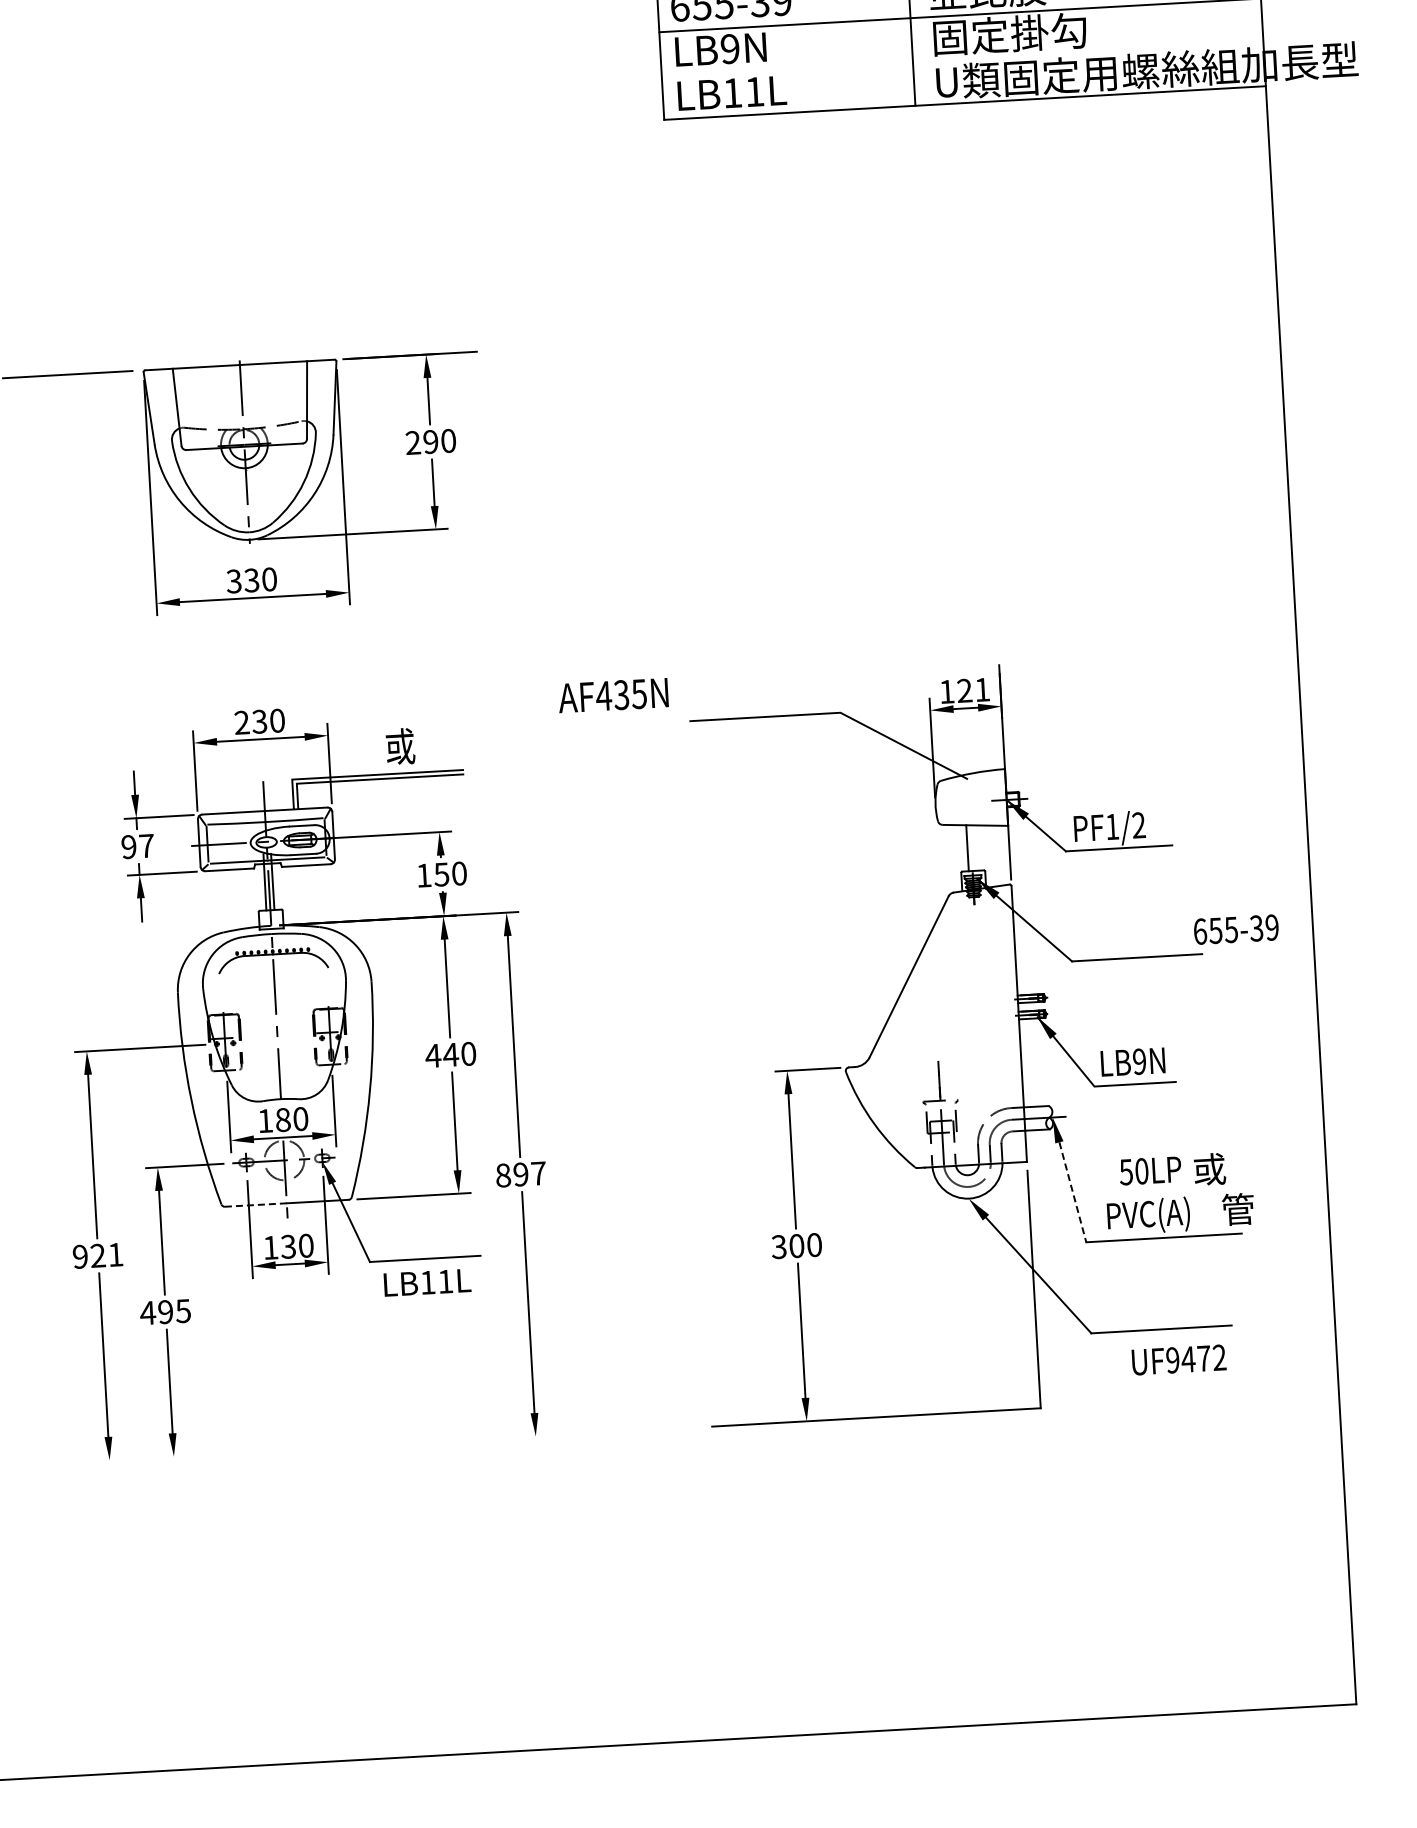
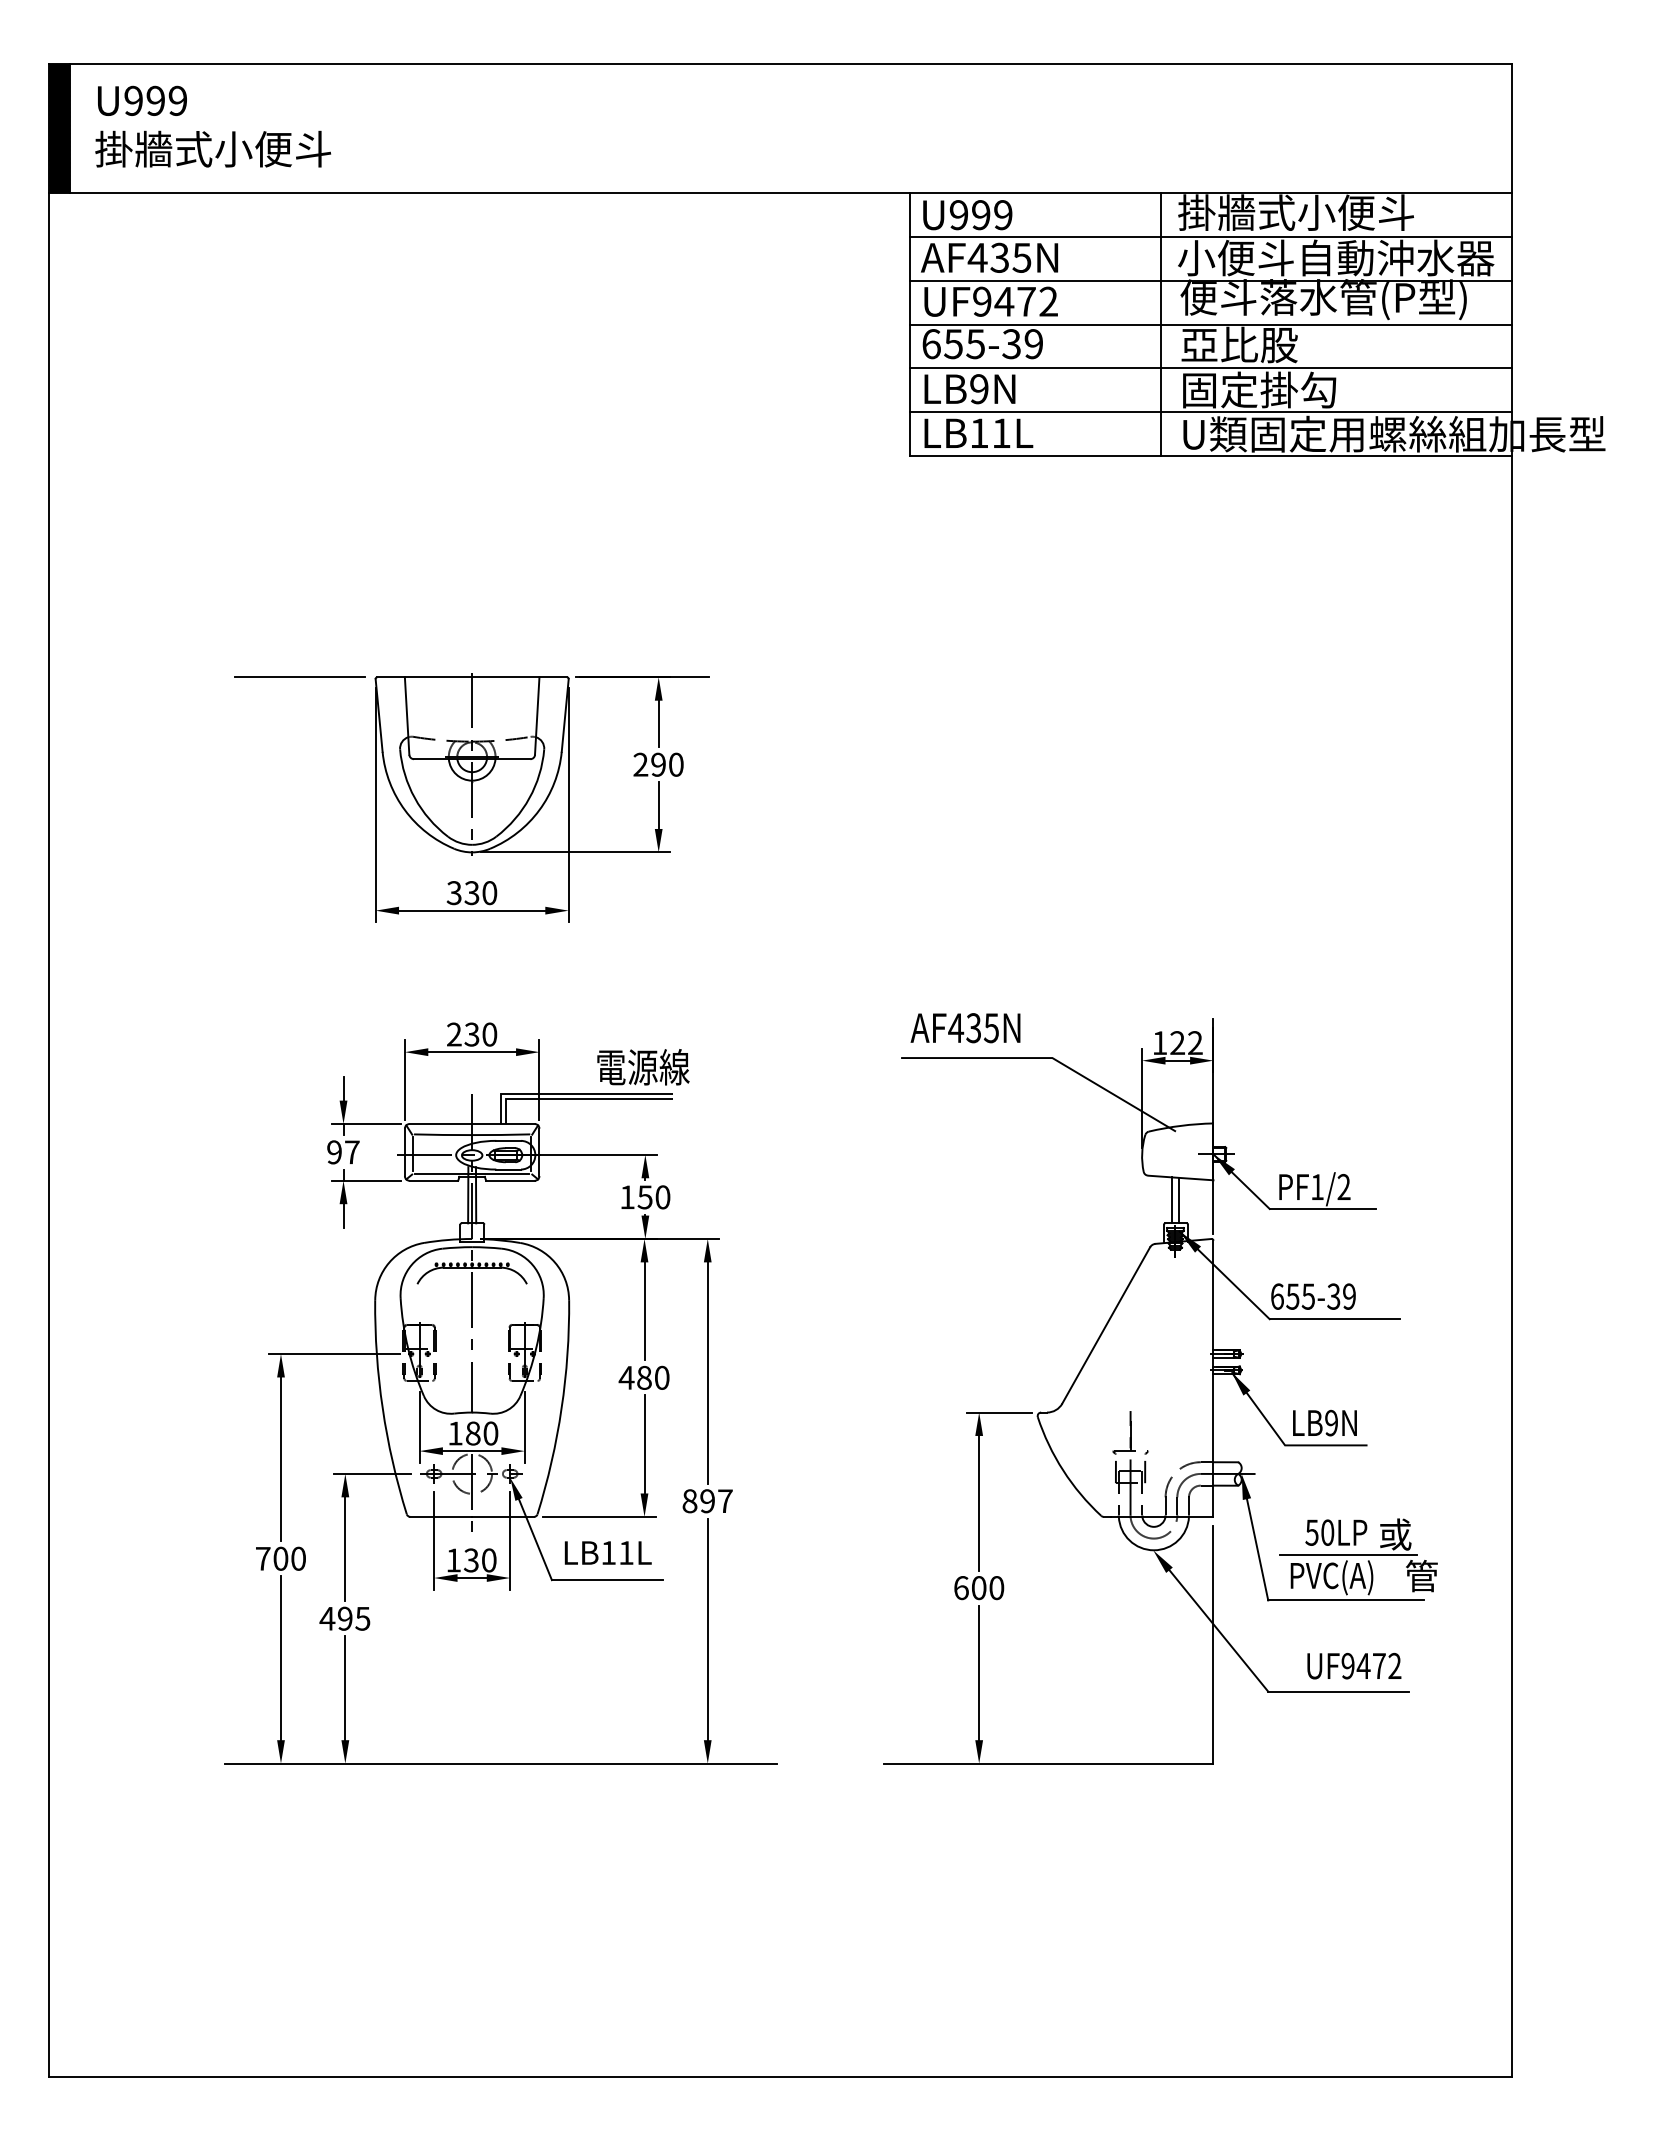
line: (962, 59) -> (1210, 412), added
text: (982, 689) -> (1195, 1042), 121 -> 122
text: (613, 695) -> (965, 1028), moved
text: (432, 745) -> (643, 1067), 或 -> 電源線
line: (975, 847) -> (1179, 1200), added
text: (1236, 929) -> (1313, 1296), moved
text: (451, 1054) -> (644, 1377), 440 -> 480
line: (1163, 1191) -> (1348, 1554), added
line: (1072, 1192) -> (1257, 1549), dashed -> solid
line: (256, 1204) -> (441, 1516), dashed -> solid
text: (778, 1247) -> (960, 1588), 300 -> 600
text: (97, 1255) -> (280, 1558), 921 -> 700
text: (426, 1282) -> (607, 1552), moved
text: (1179, 1359) -> (1354, 1665), moved
line: (328, 1447) -> (500, 1763), added

